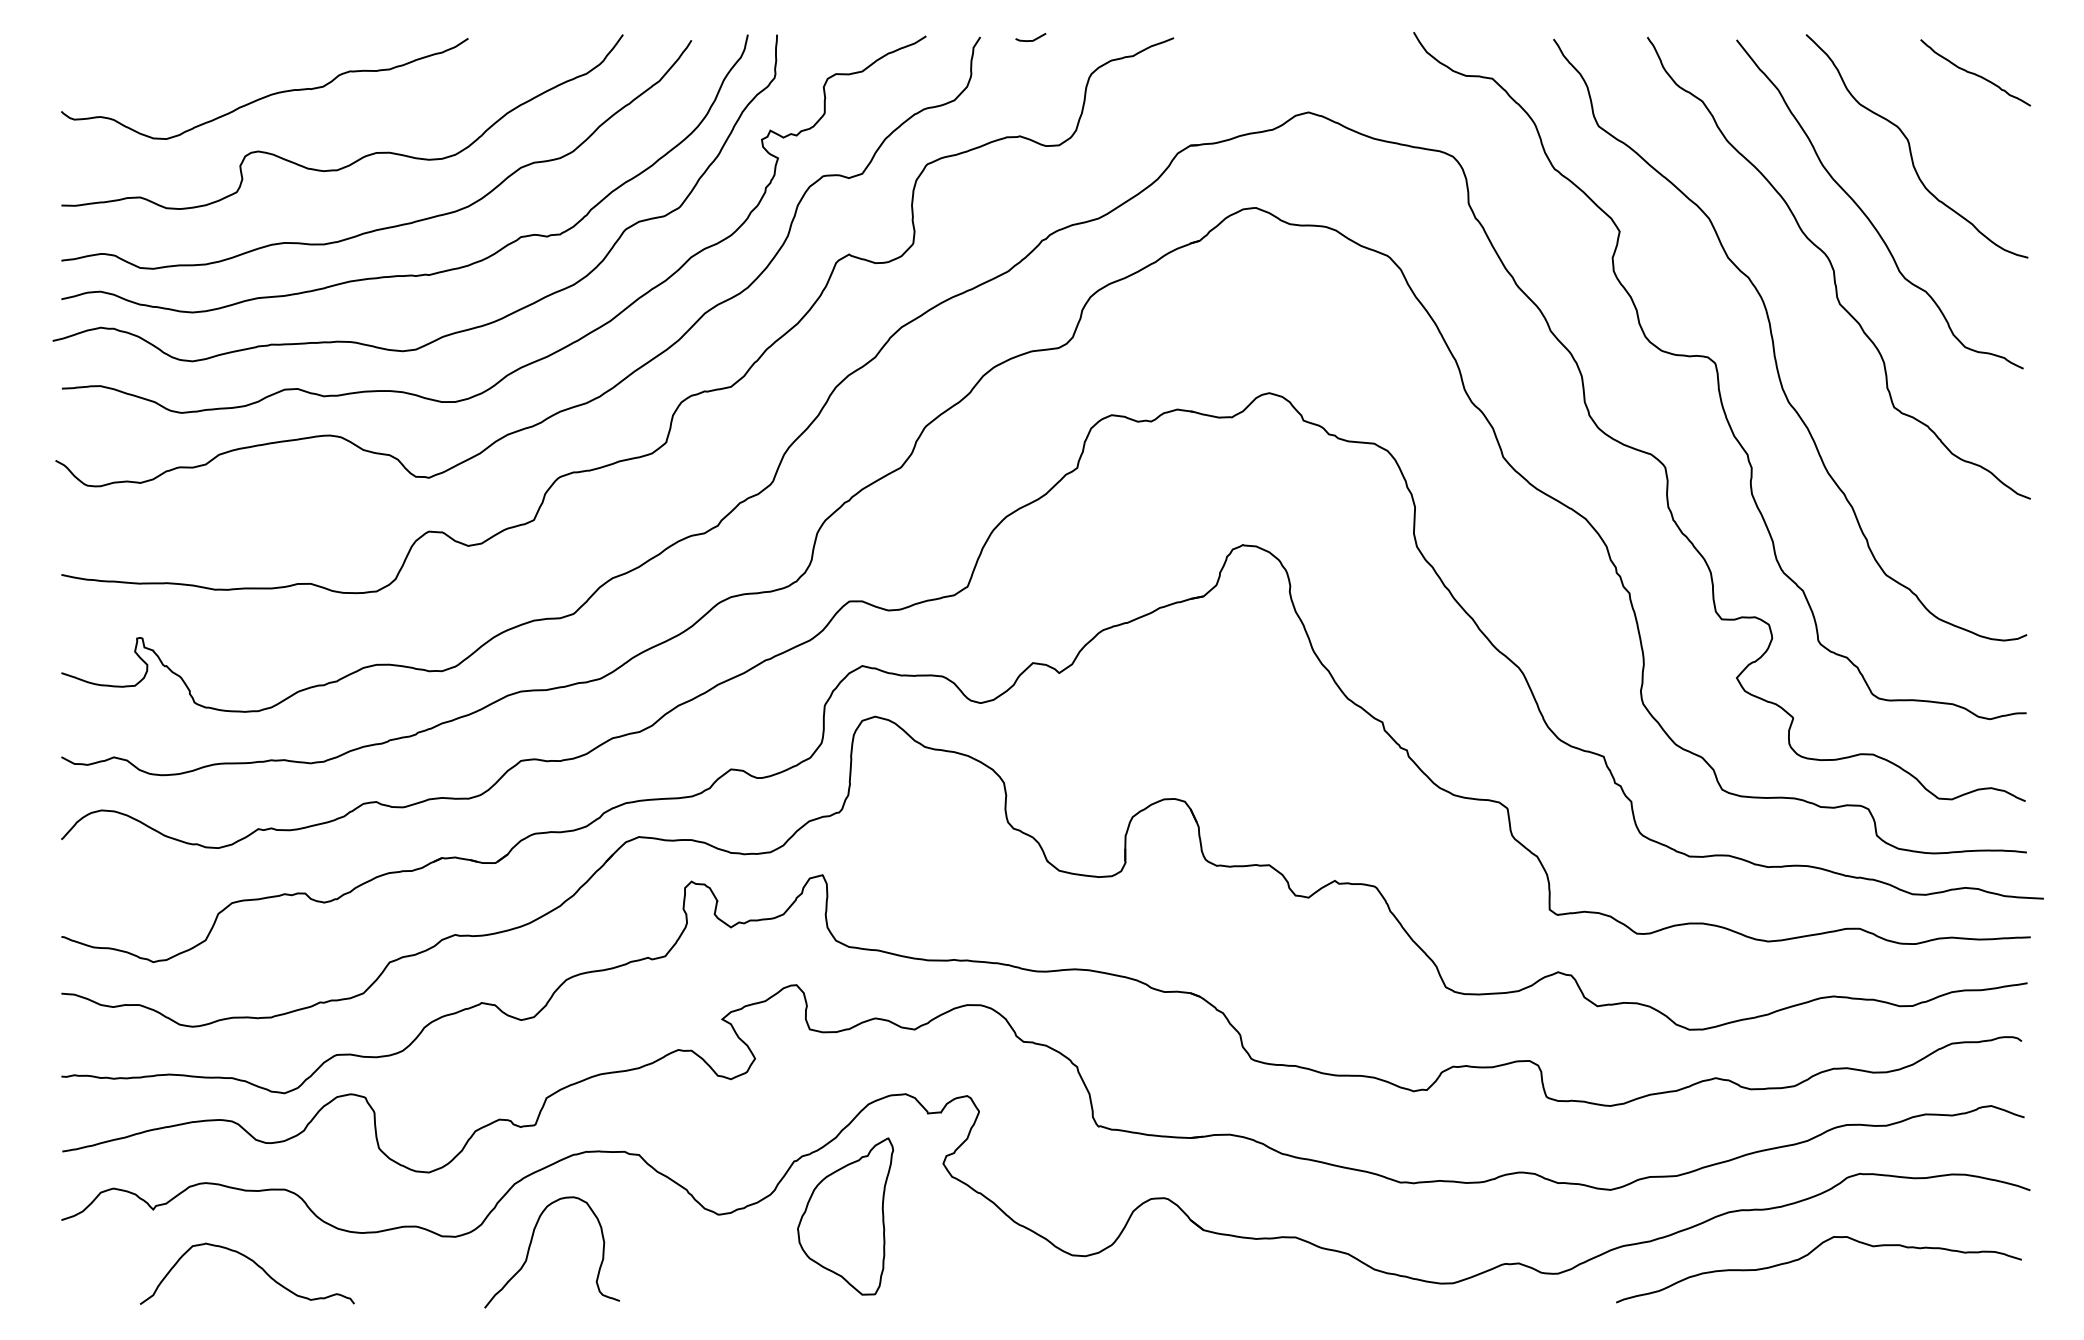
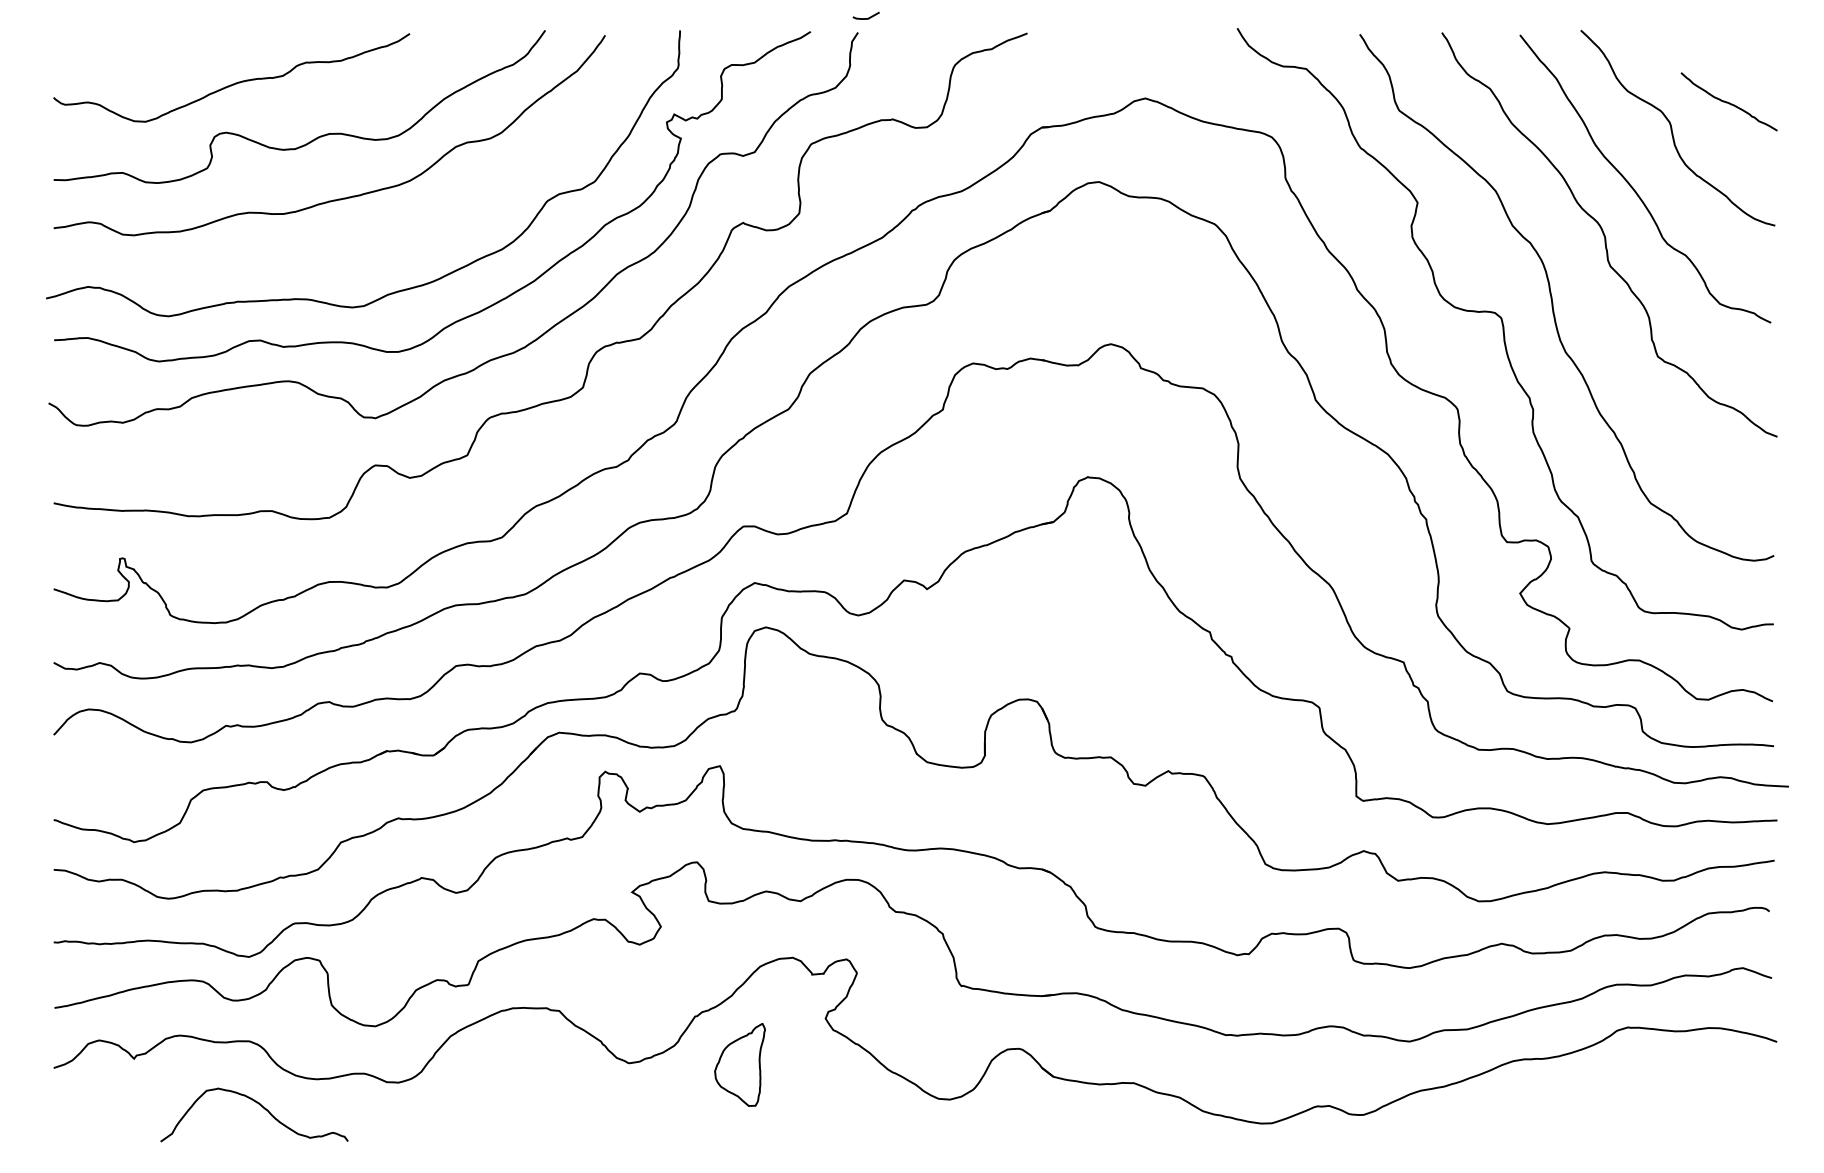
line: (1030, 40) -> (865, 18), moved
curve: (1973, 72) -> (1727, 101), moved
curve: (405, 274) -> (354, 240), removed
part: (844, 1216) -> (739, 1064), size x0.6
curve: (530, 1246) -> (464, 1091), removed
curve: (1808, 1256) -> (1582, 1099), removed
curve: (254, 1264) -> (260, 1106), moved

